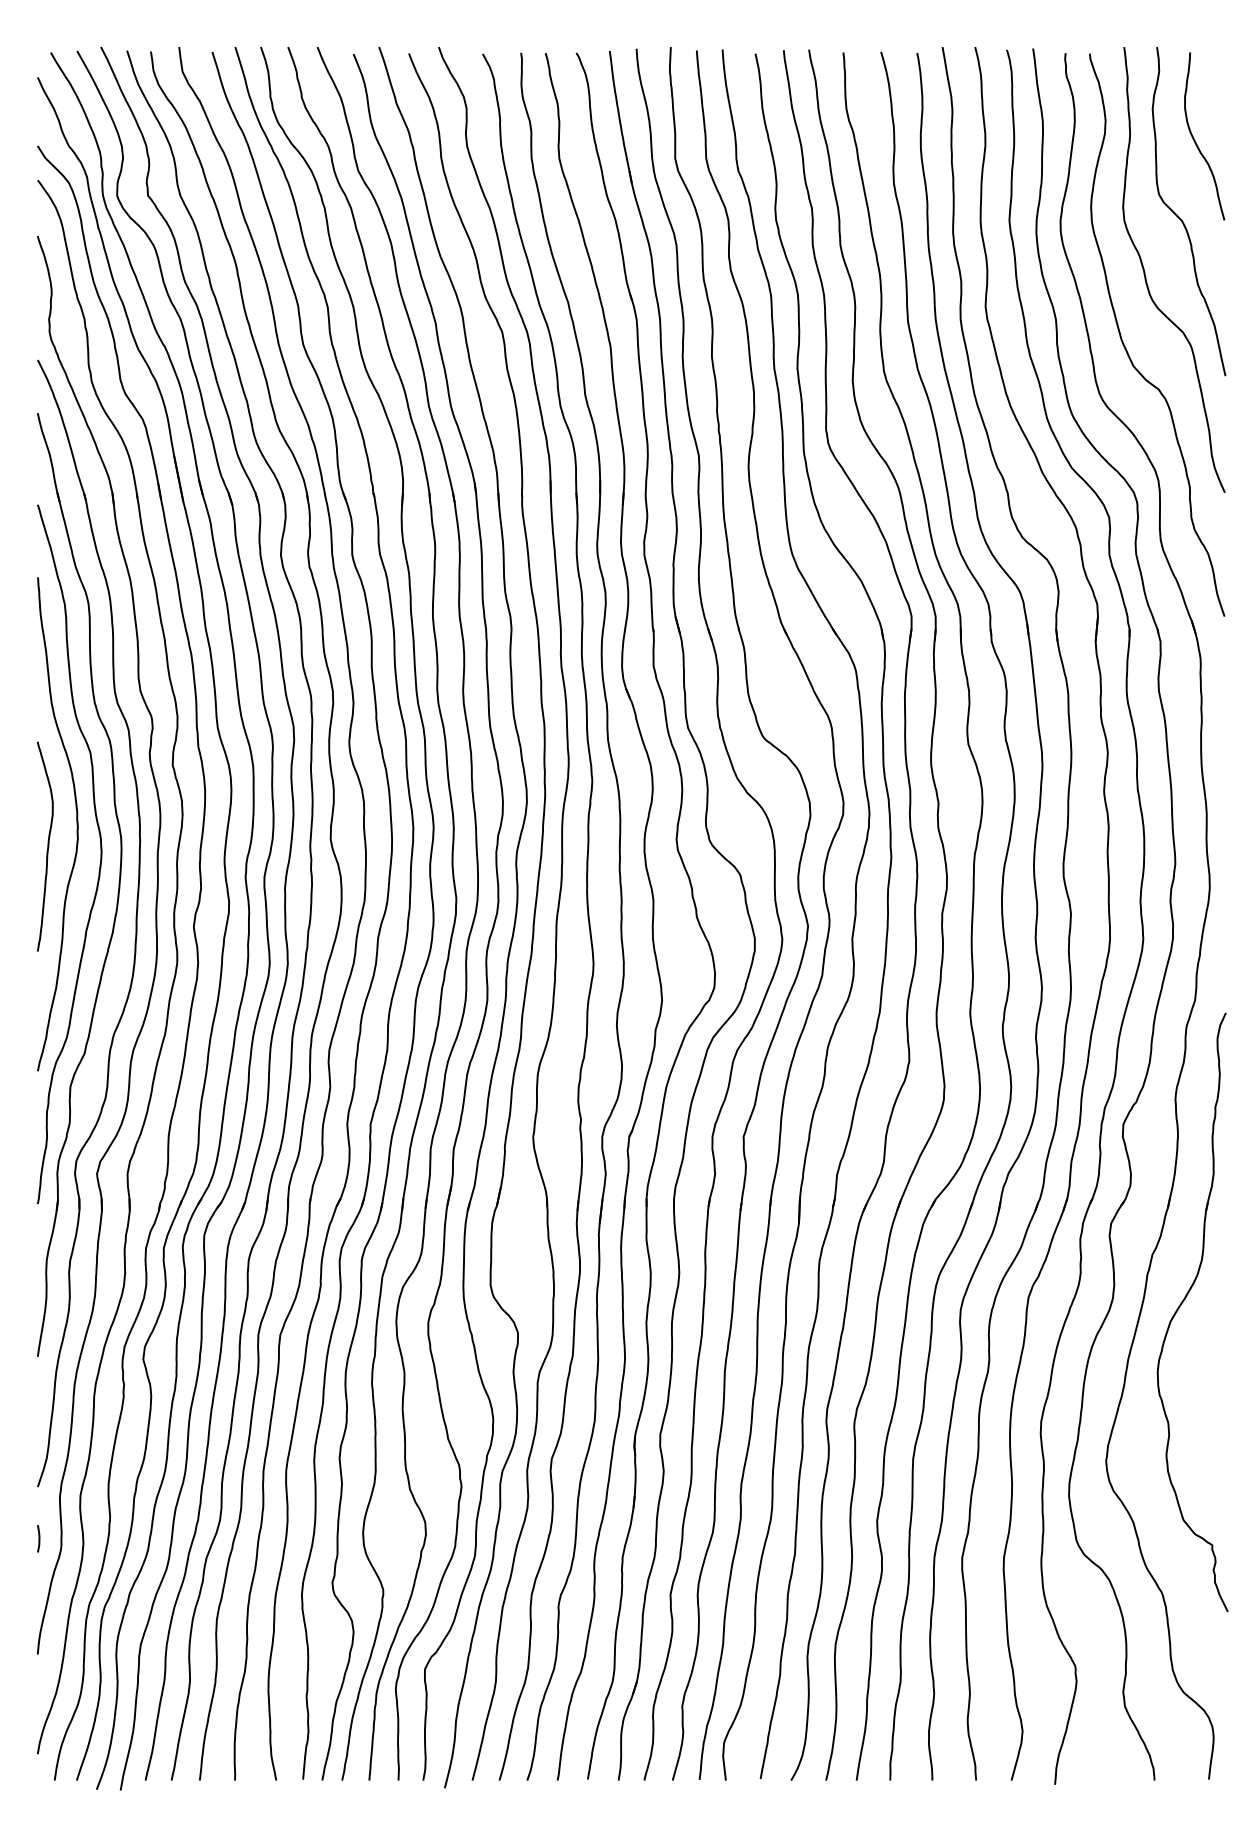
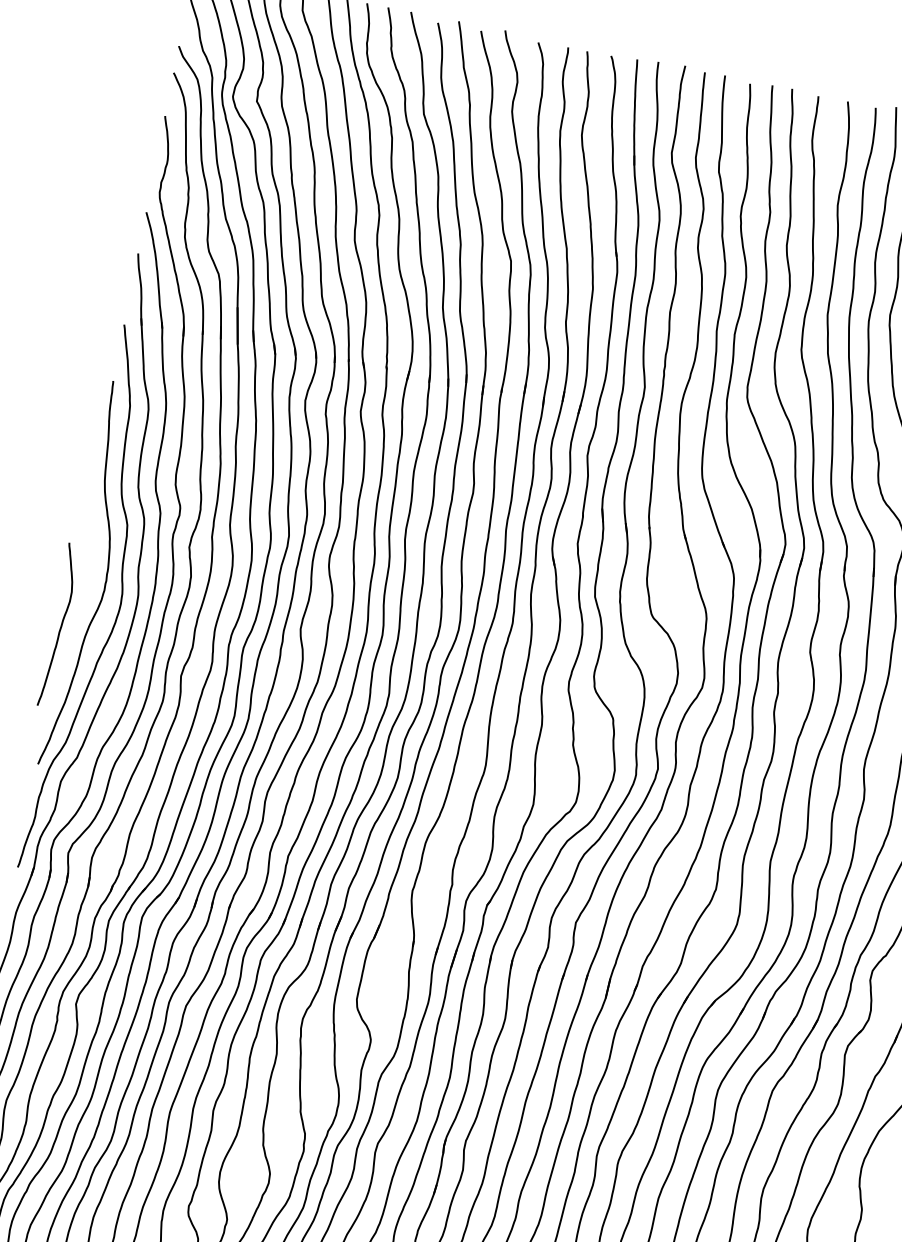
curve: (47, 846) -> (60, 625), moved

